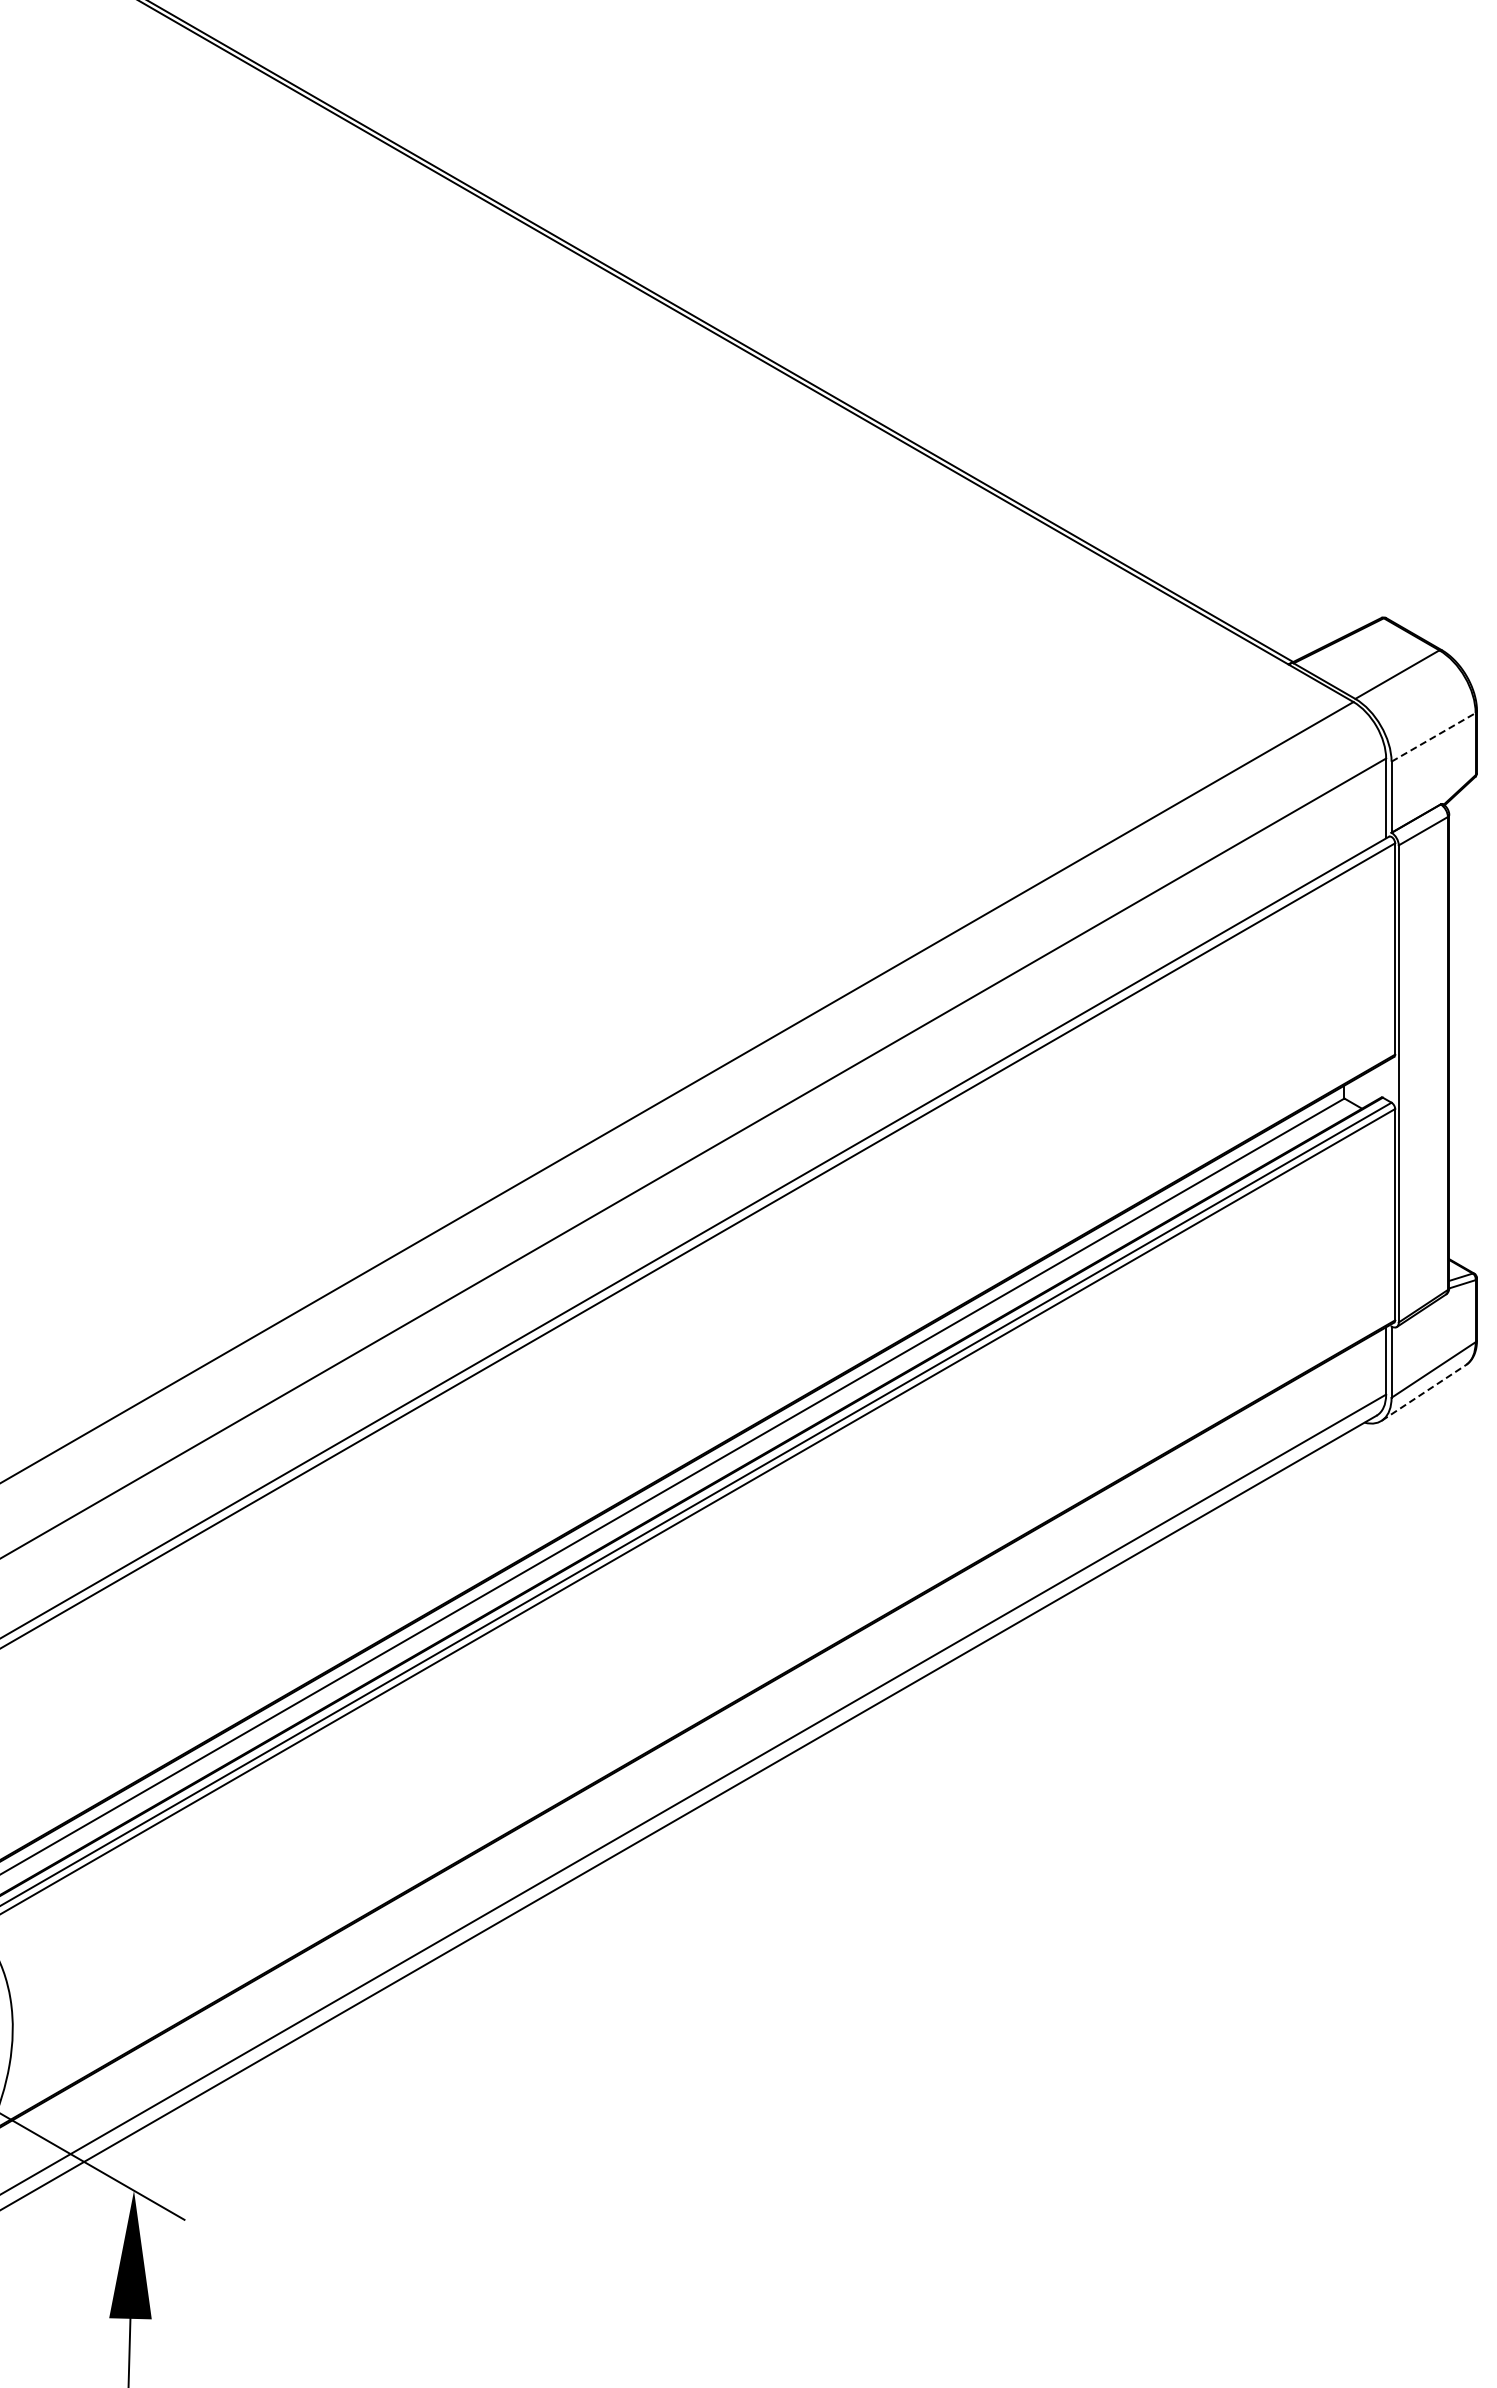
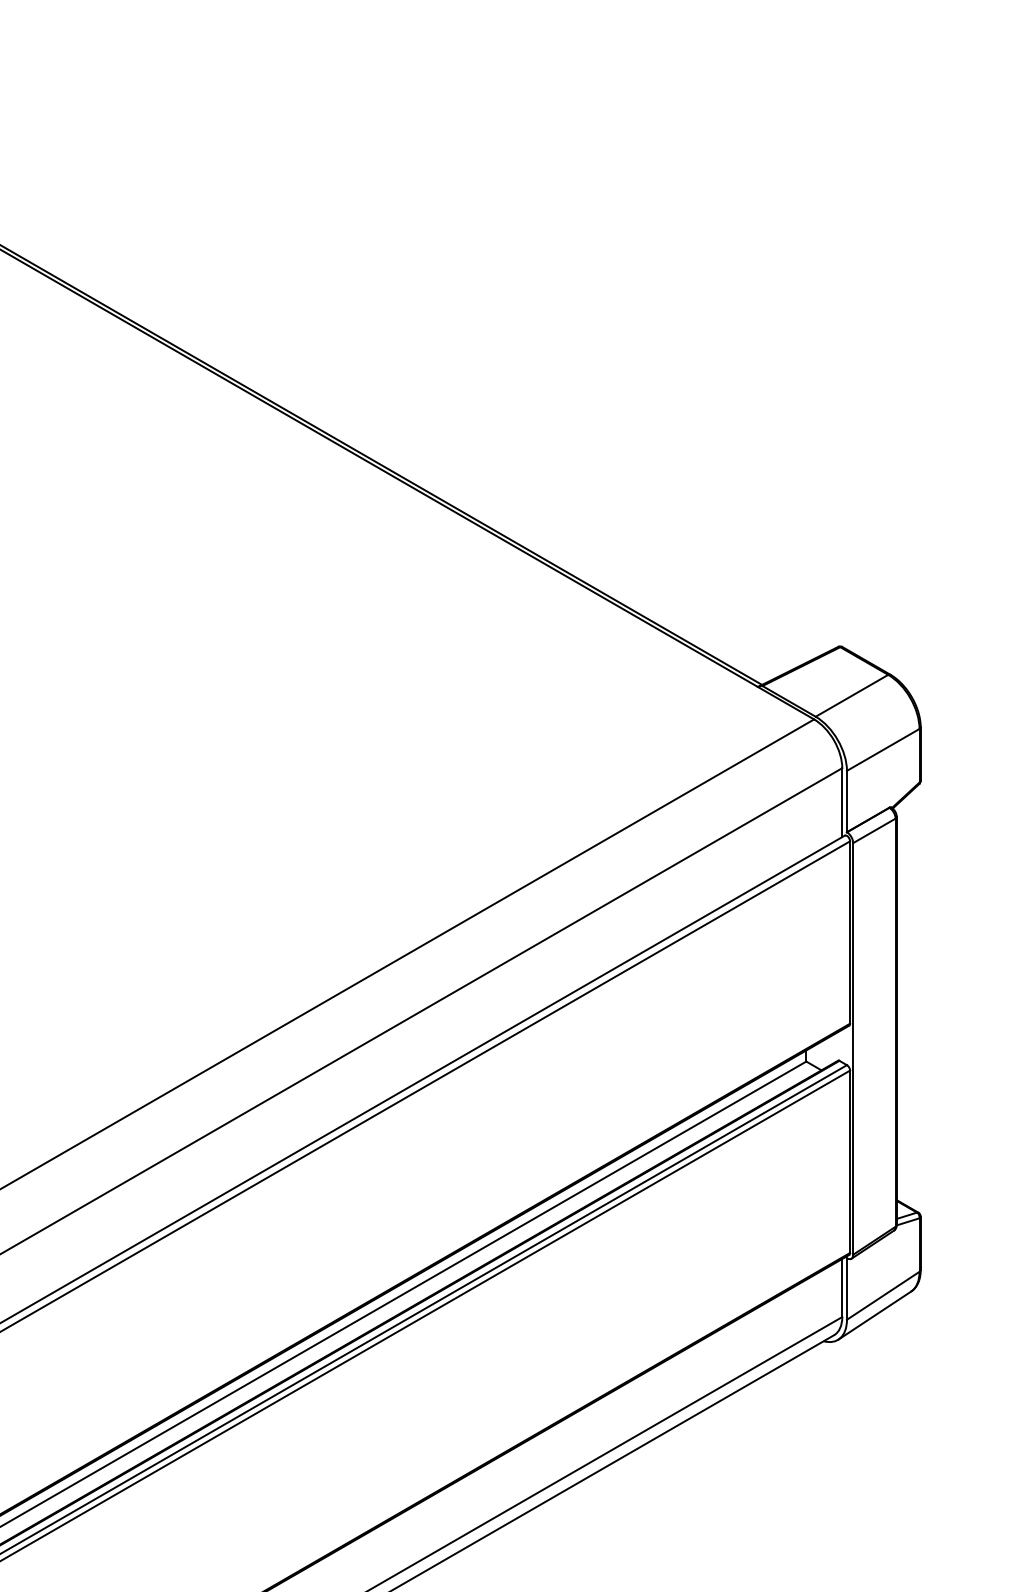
line: (1433, 737) -> (883, 750), dashed -> solid
line: (1424, 1392) -> (875, 1315), dashed -> solid

